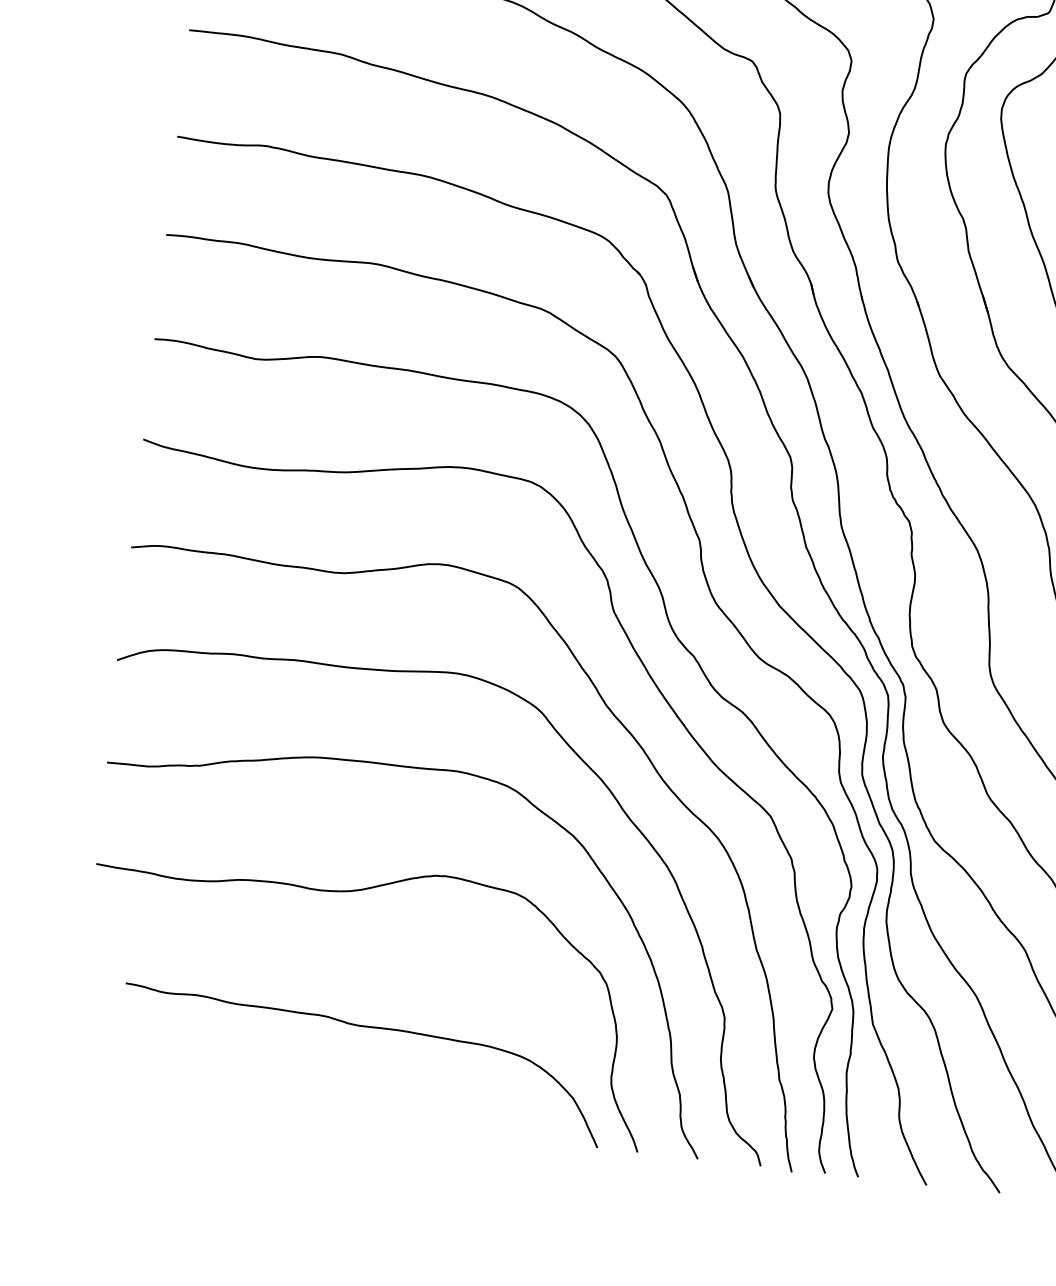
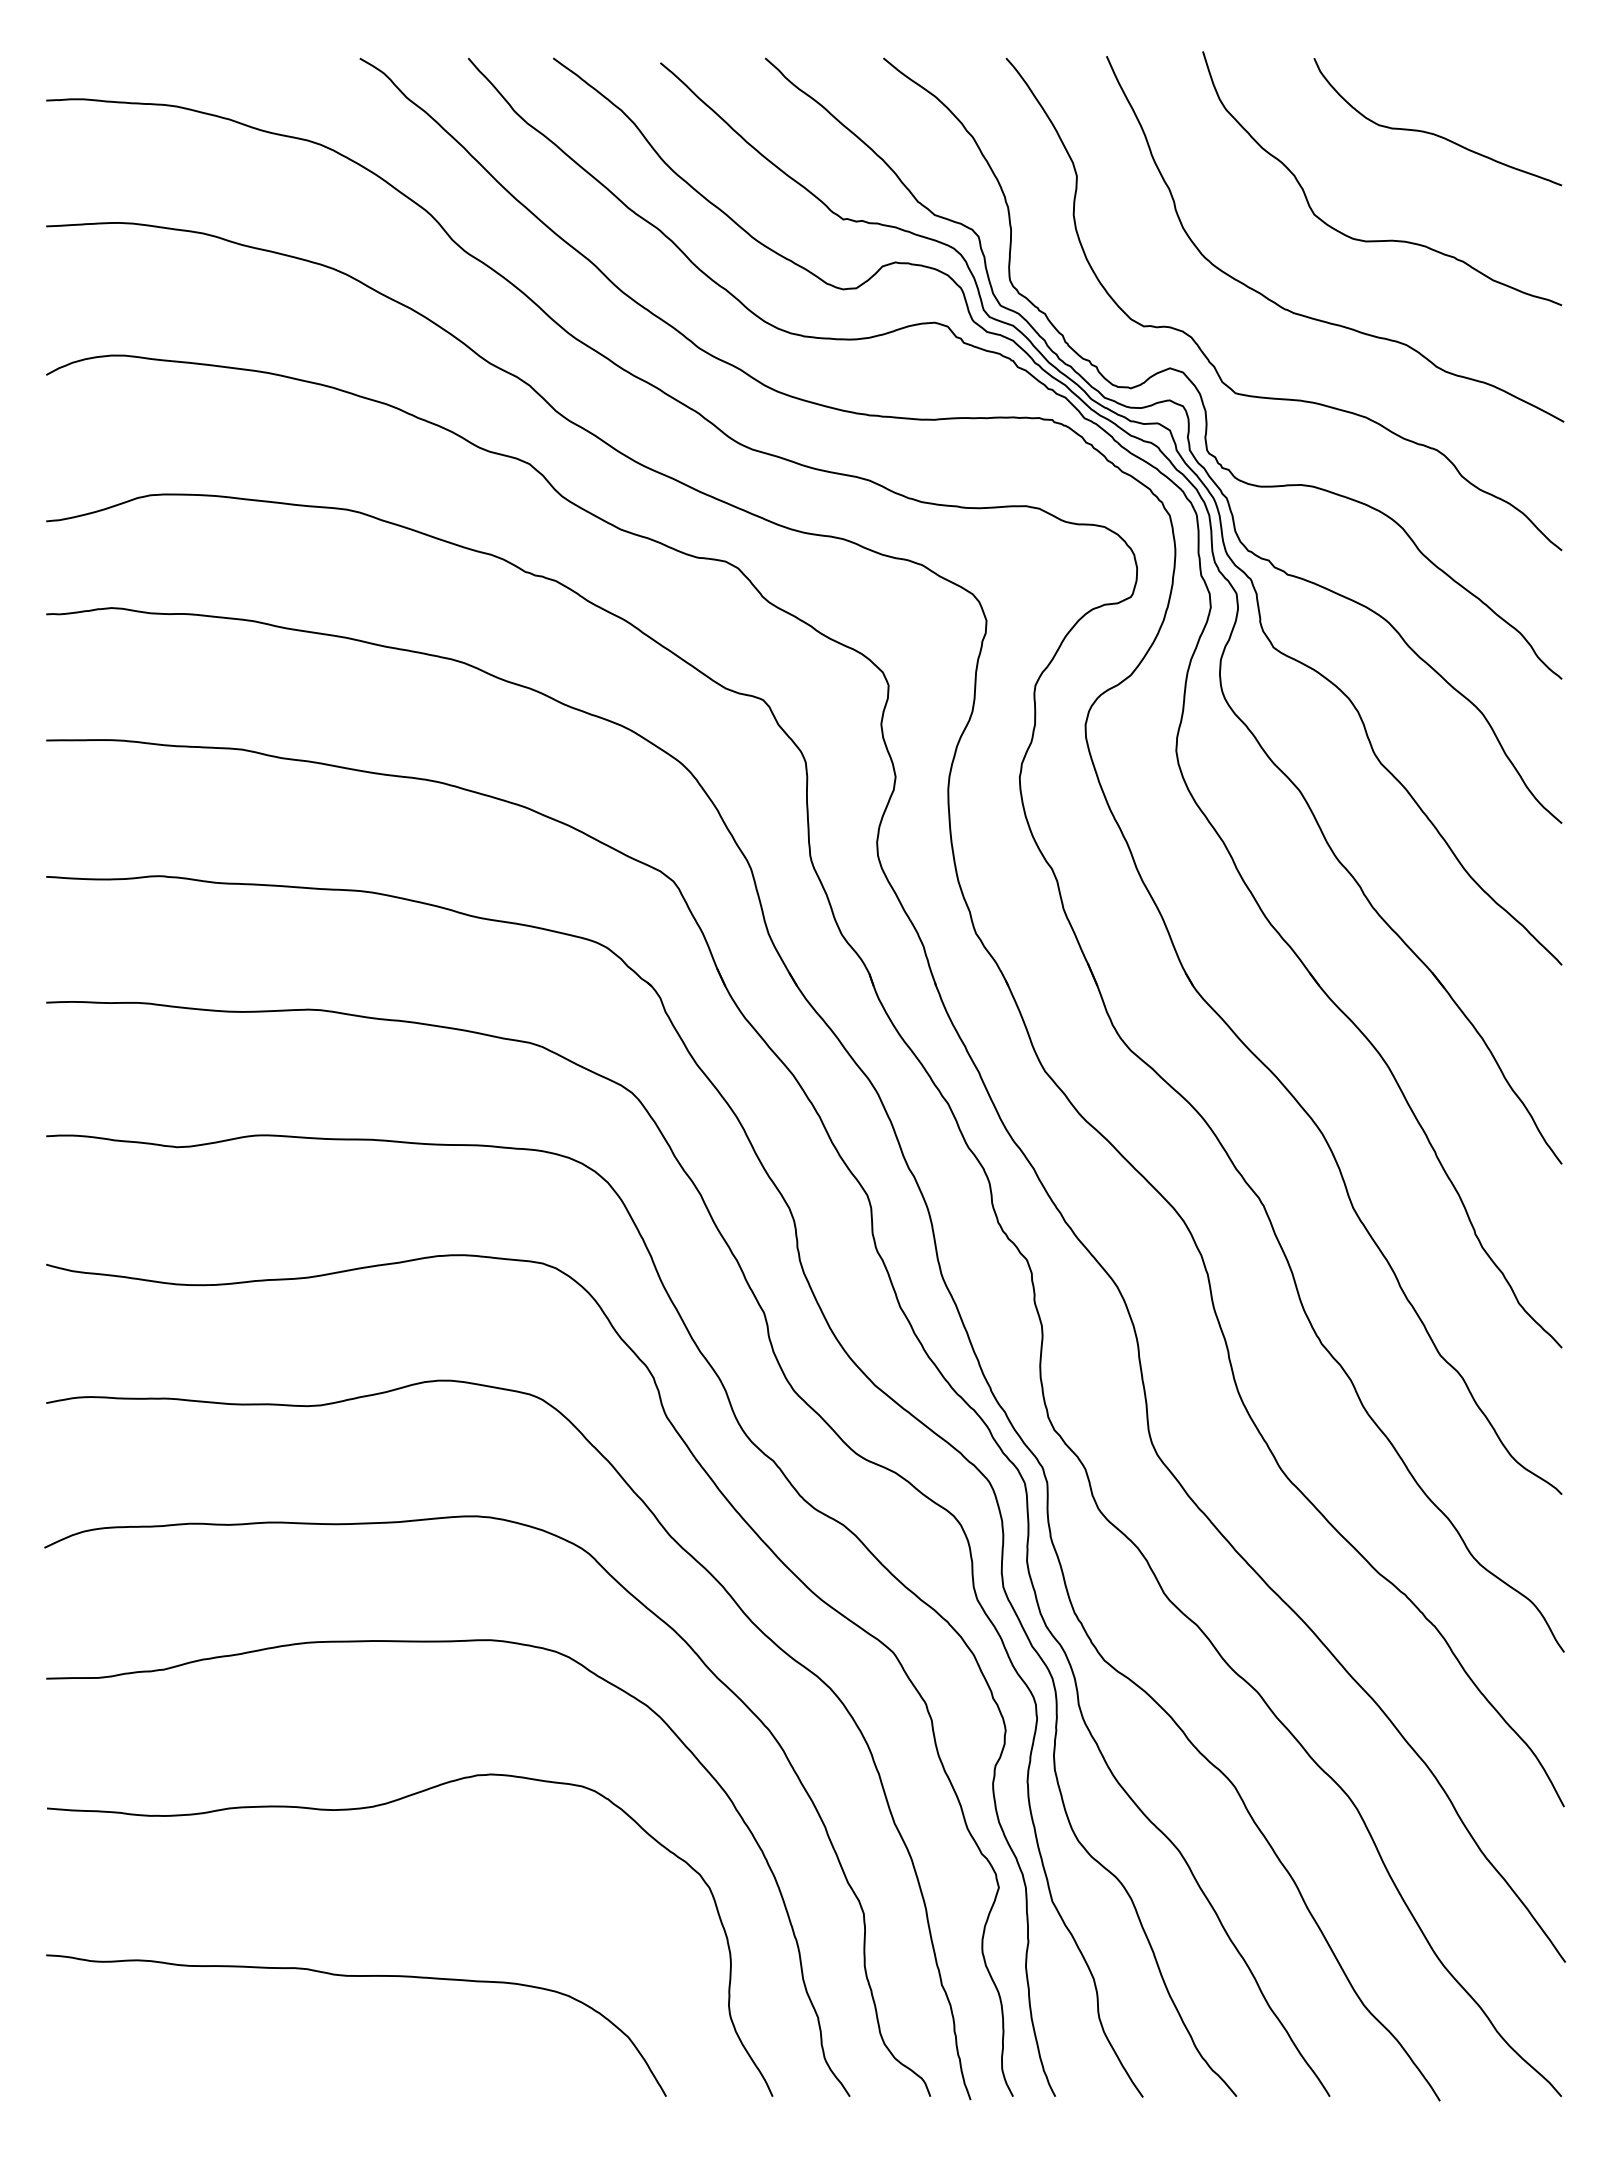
curve: (366, 1027) -> (356, 1976), moved

